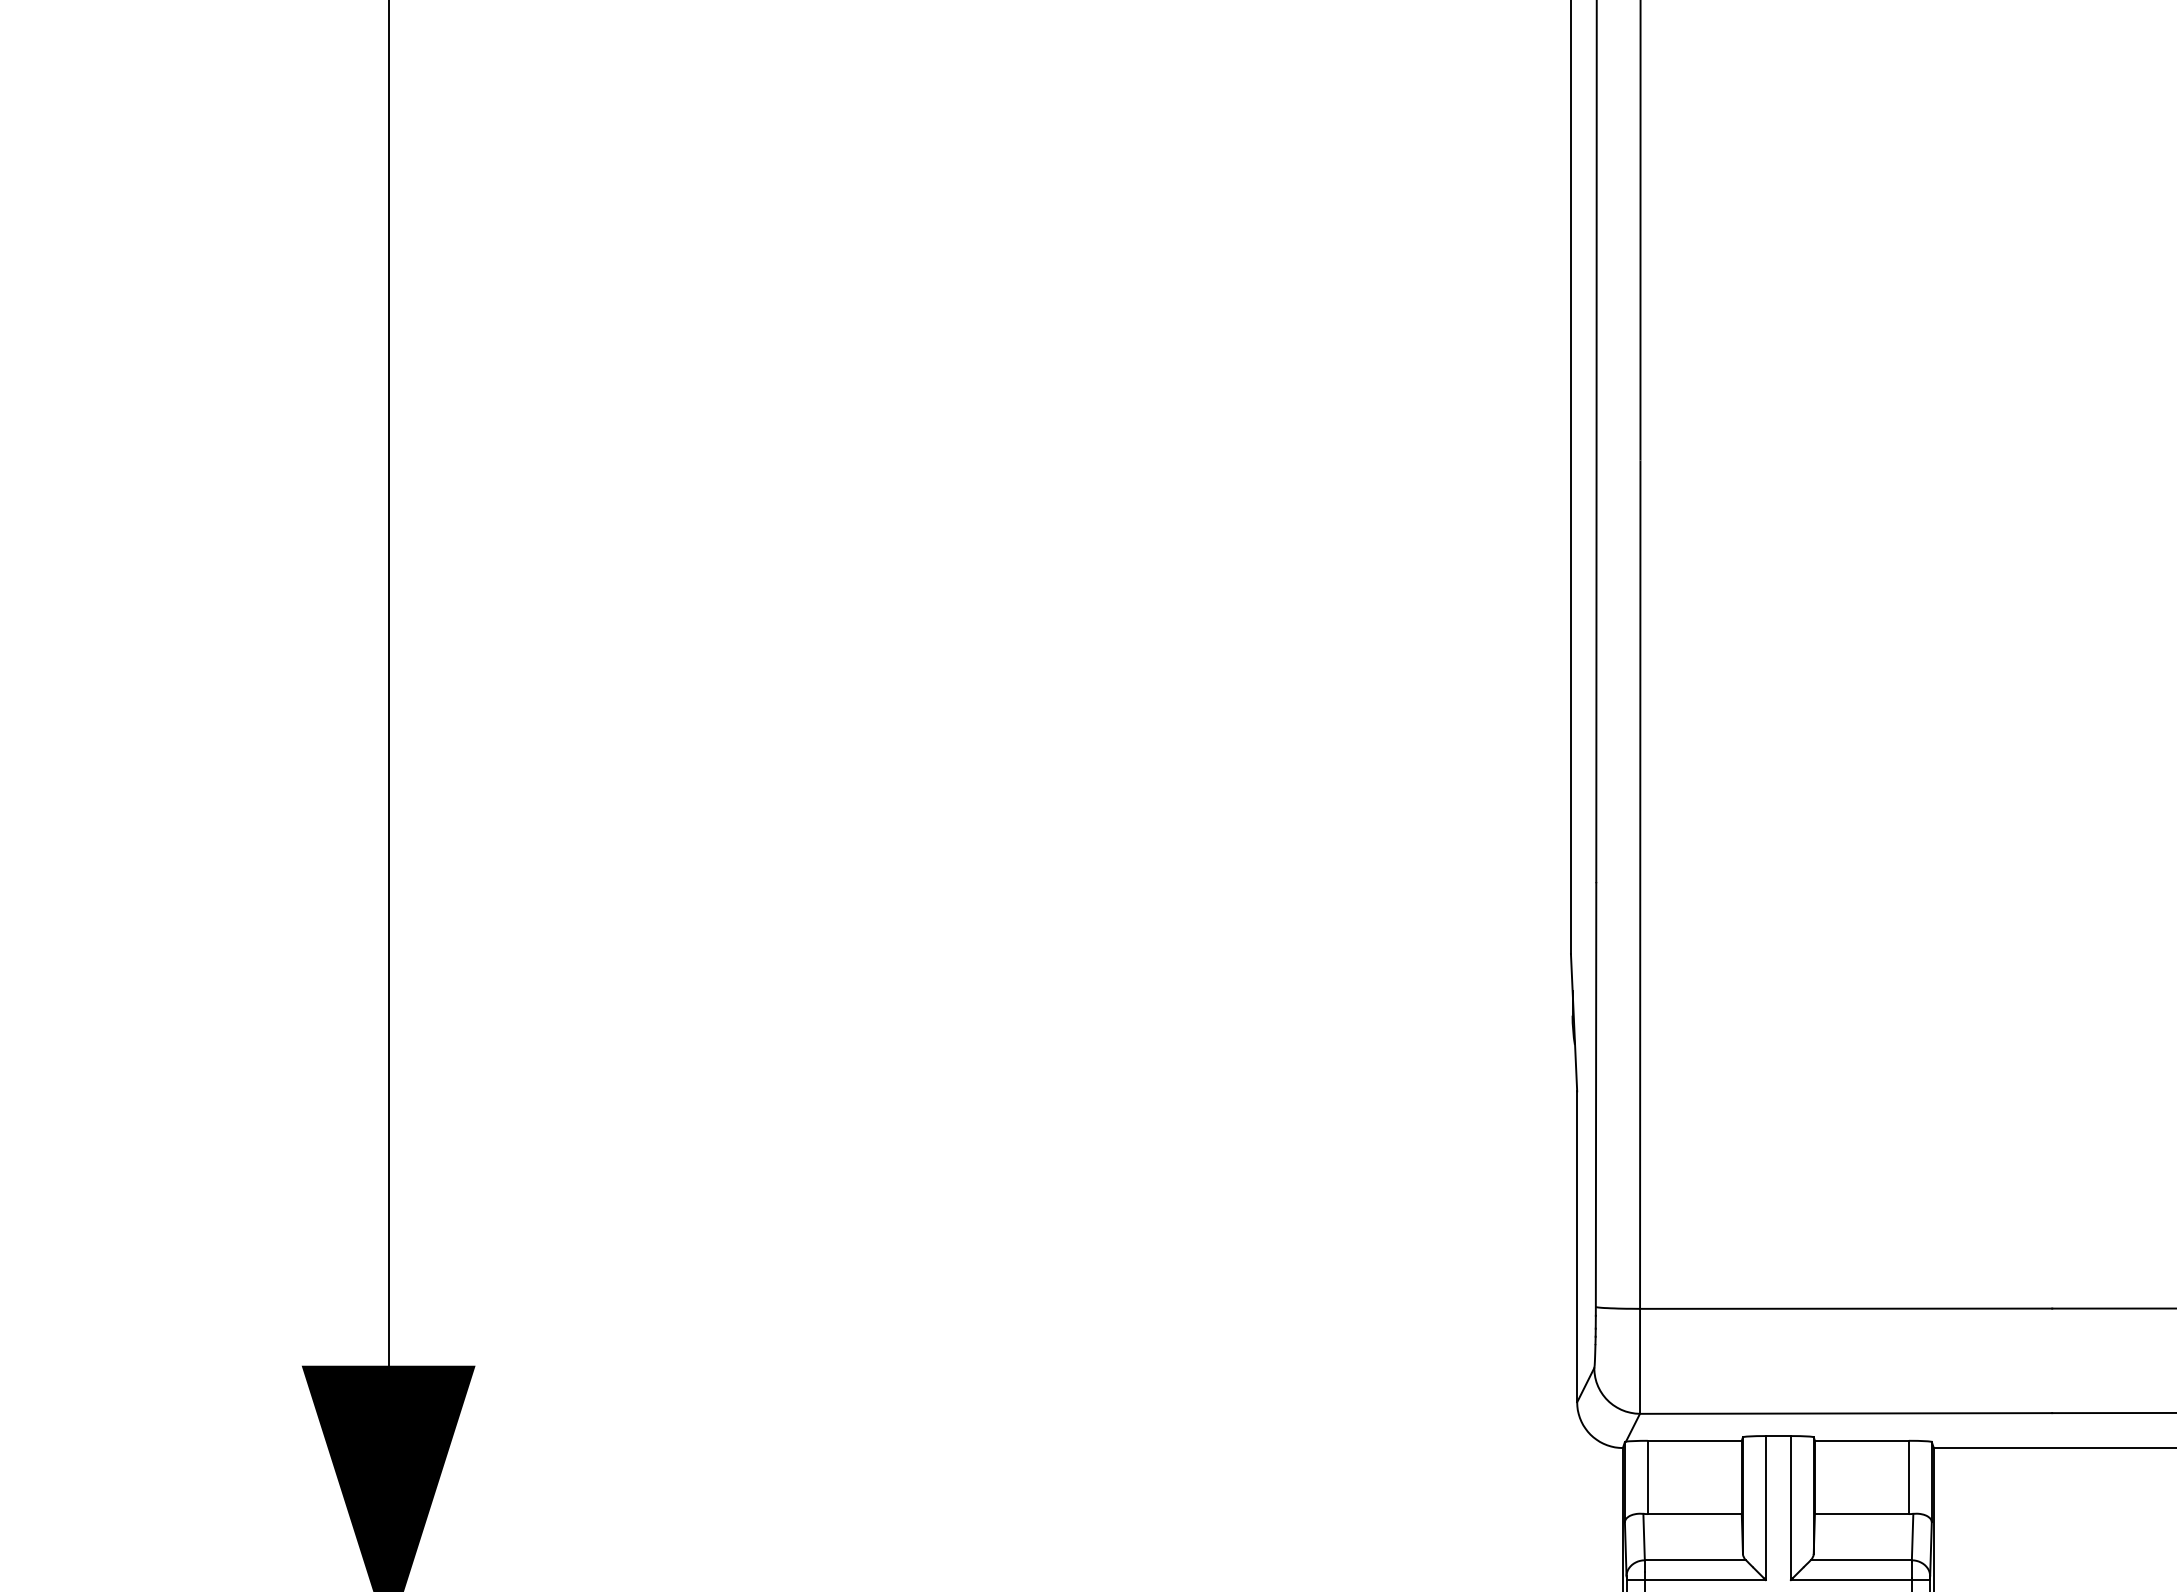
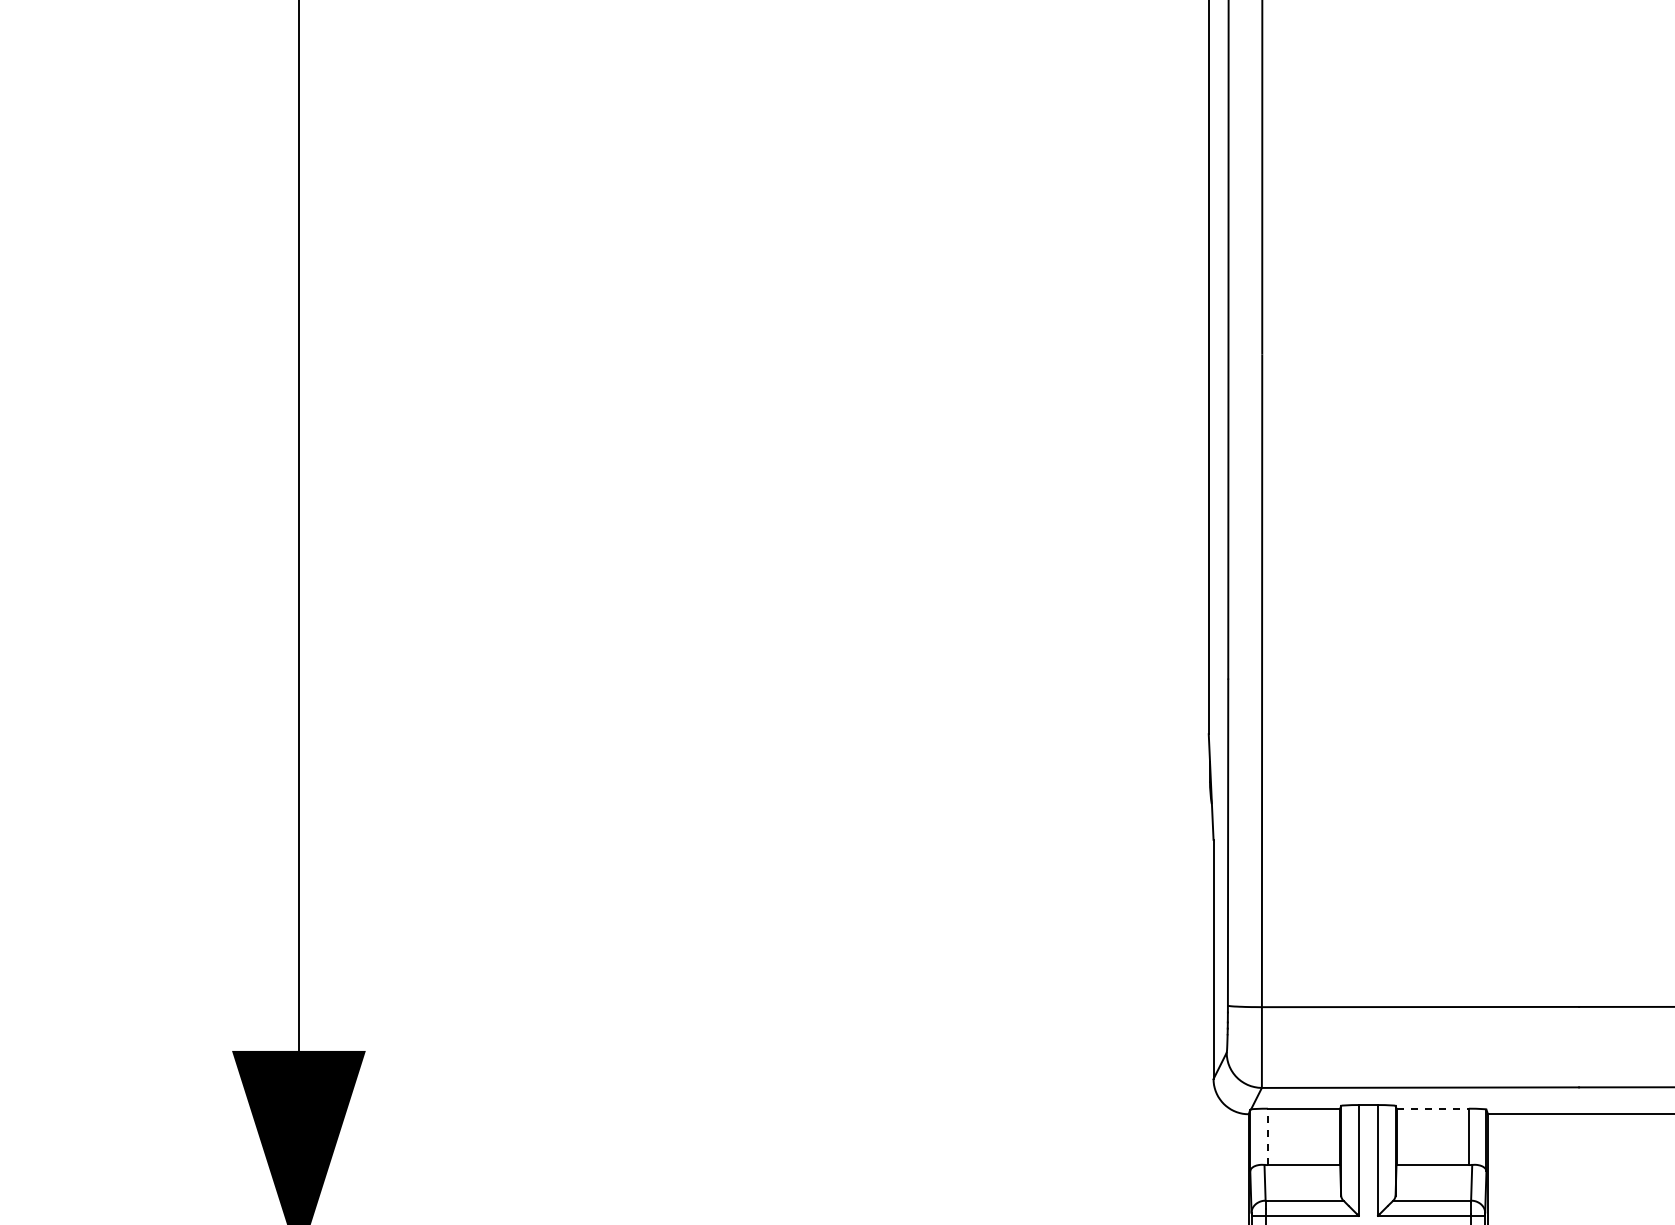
line: (1863, 1440) -> (1433, 1108), solid -> dashed
line: (1647, 1476) -> (1267, 1136), solid -> dashed

